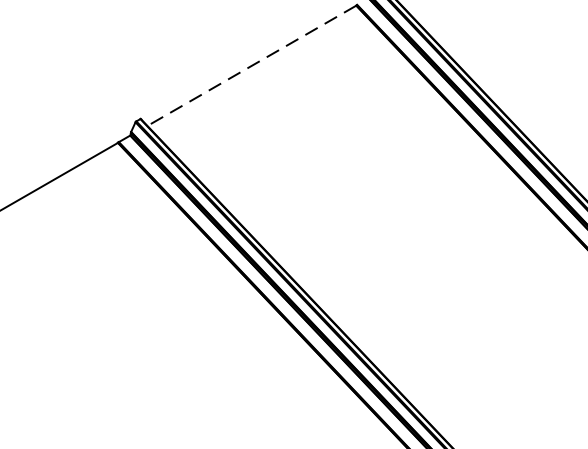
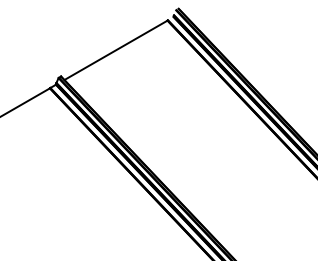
line: (250, 66) -> (115, 50), dashed -> solid

